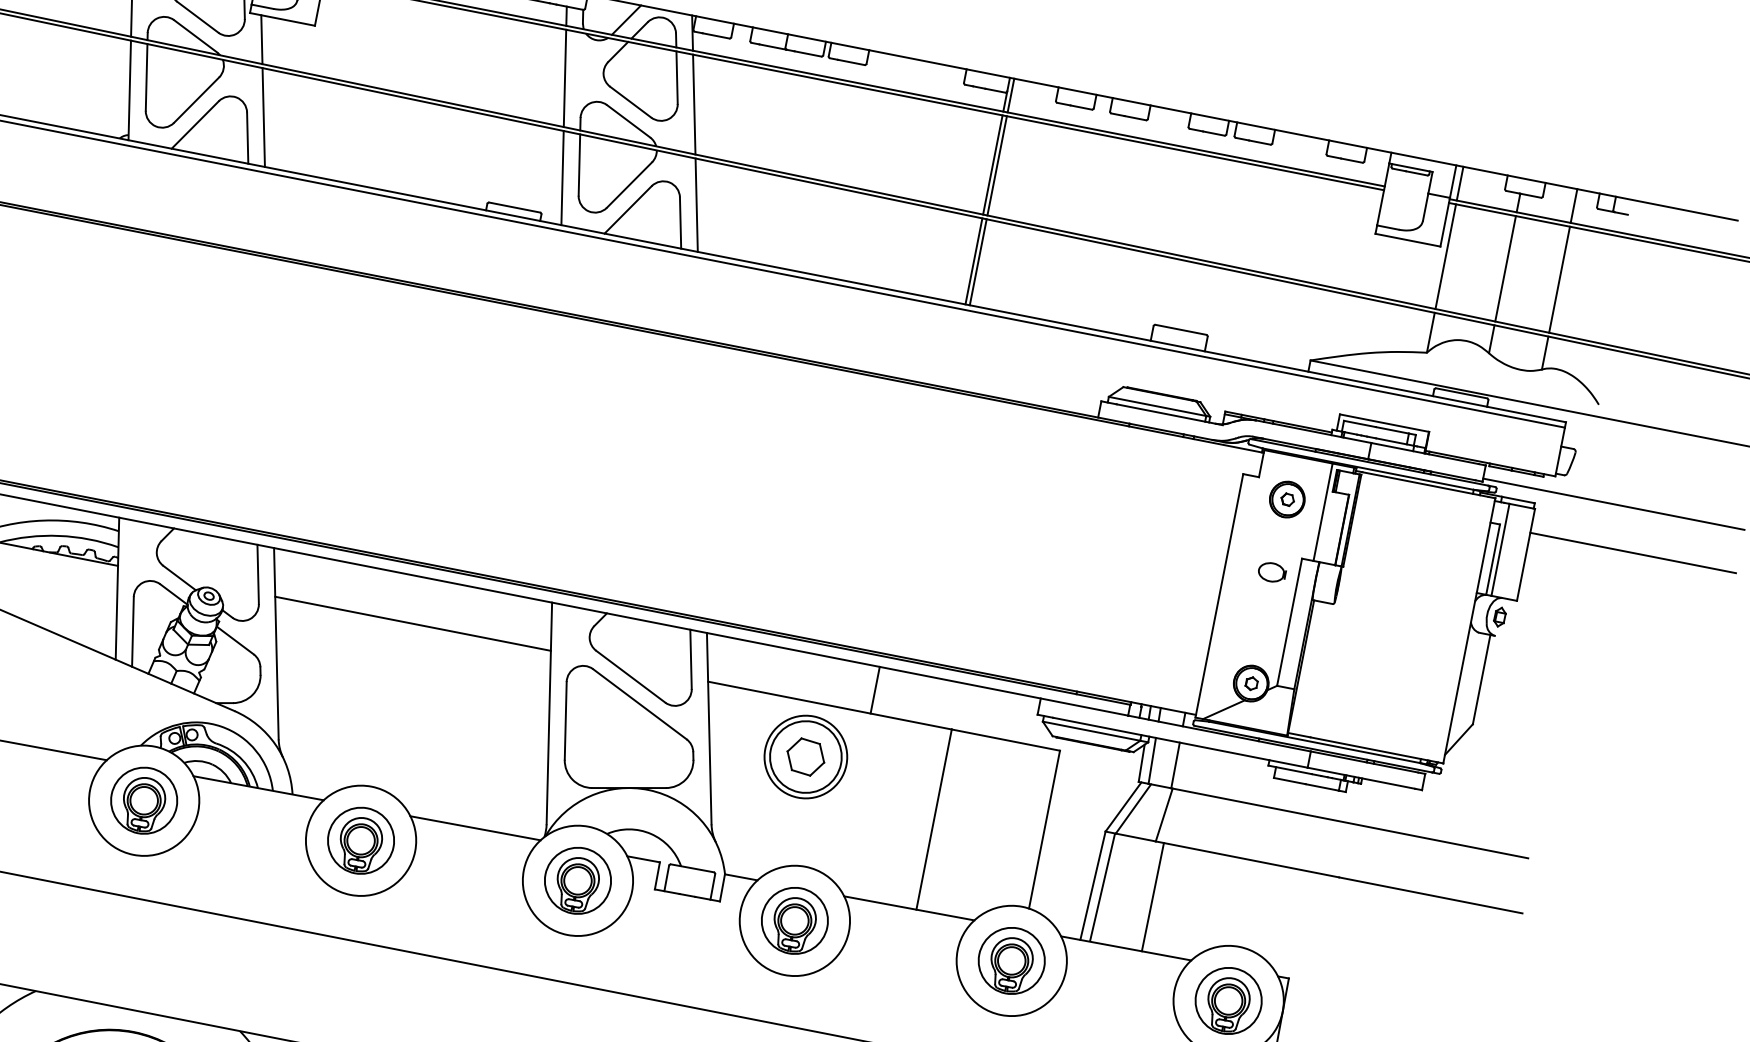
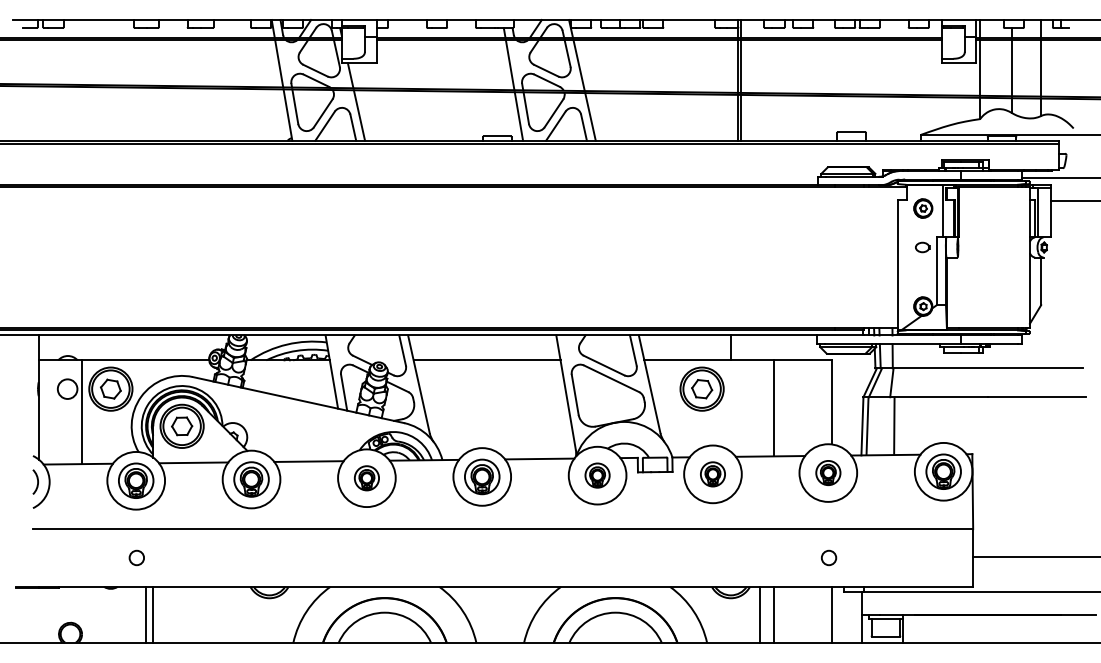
part: (143, 801) -> (366, 478), size x0.7
part: (577, 880) -> (597, 475), size x0.7
part: (793, 920) -> (712, 474), size x0.7
part: (1012, 959) -> (828, 472), size x0.7

